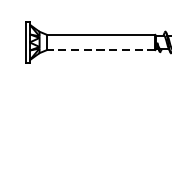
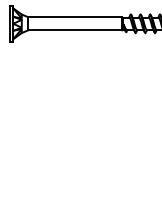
line: (101, 50) -> (75, 30), dashed -> solid

